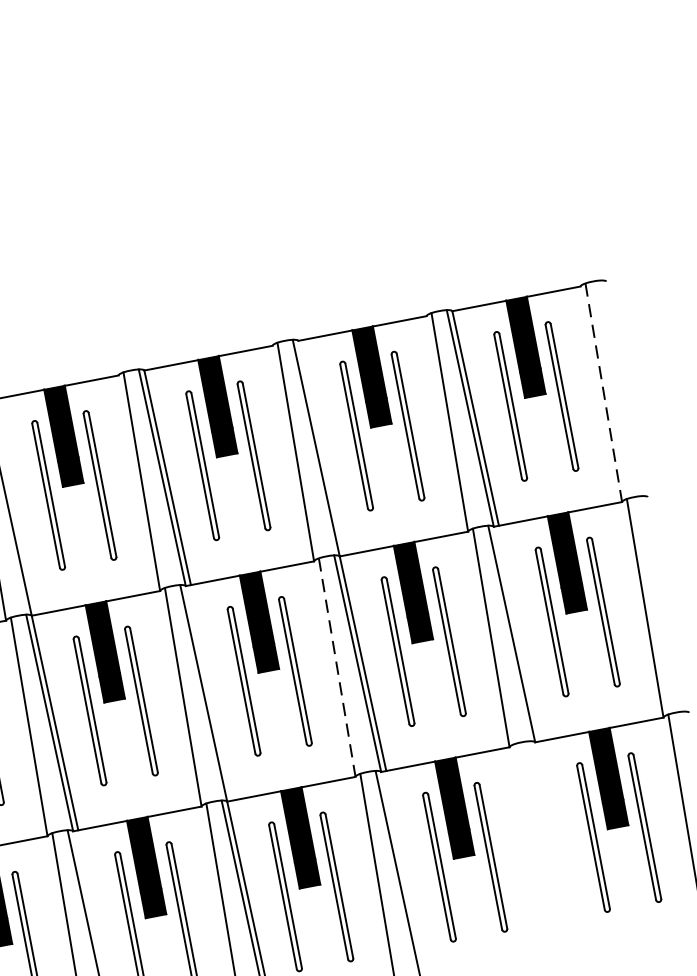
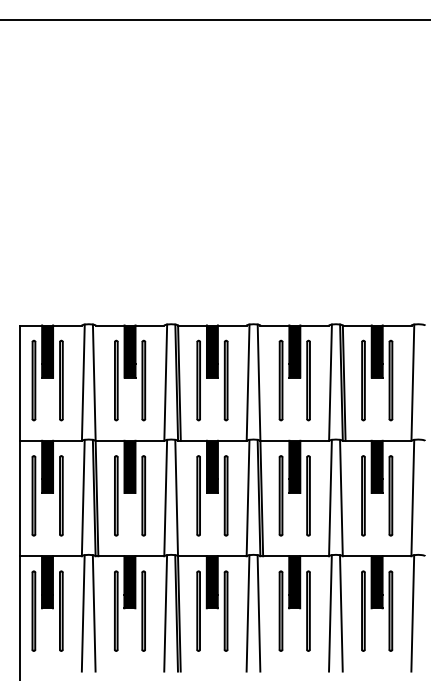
line: (603, 394) -> (412, 383), dashed -> solid
line: (338, 668) -> (248, 498), dashed -> solid
line: (553, 849) -> (341, 613), added
line: (532, 853) -> (330, 613), added

